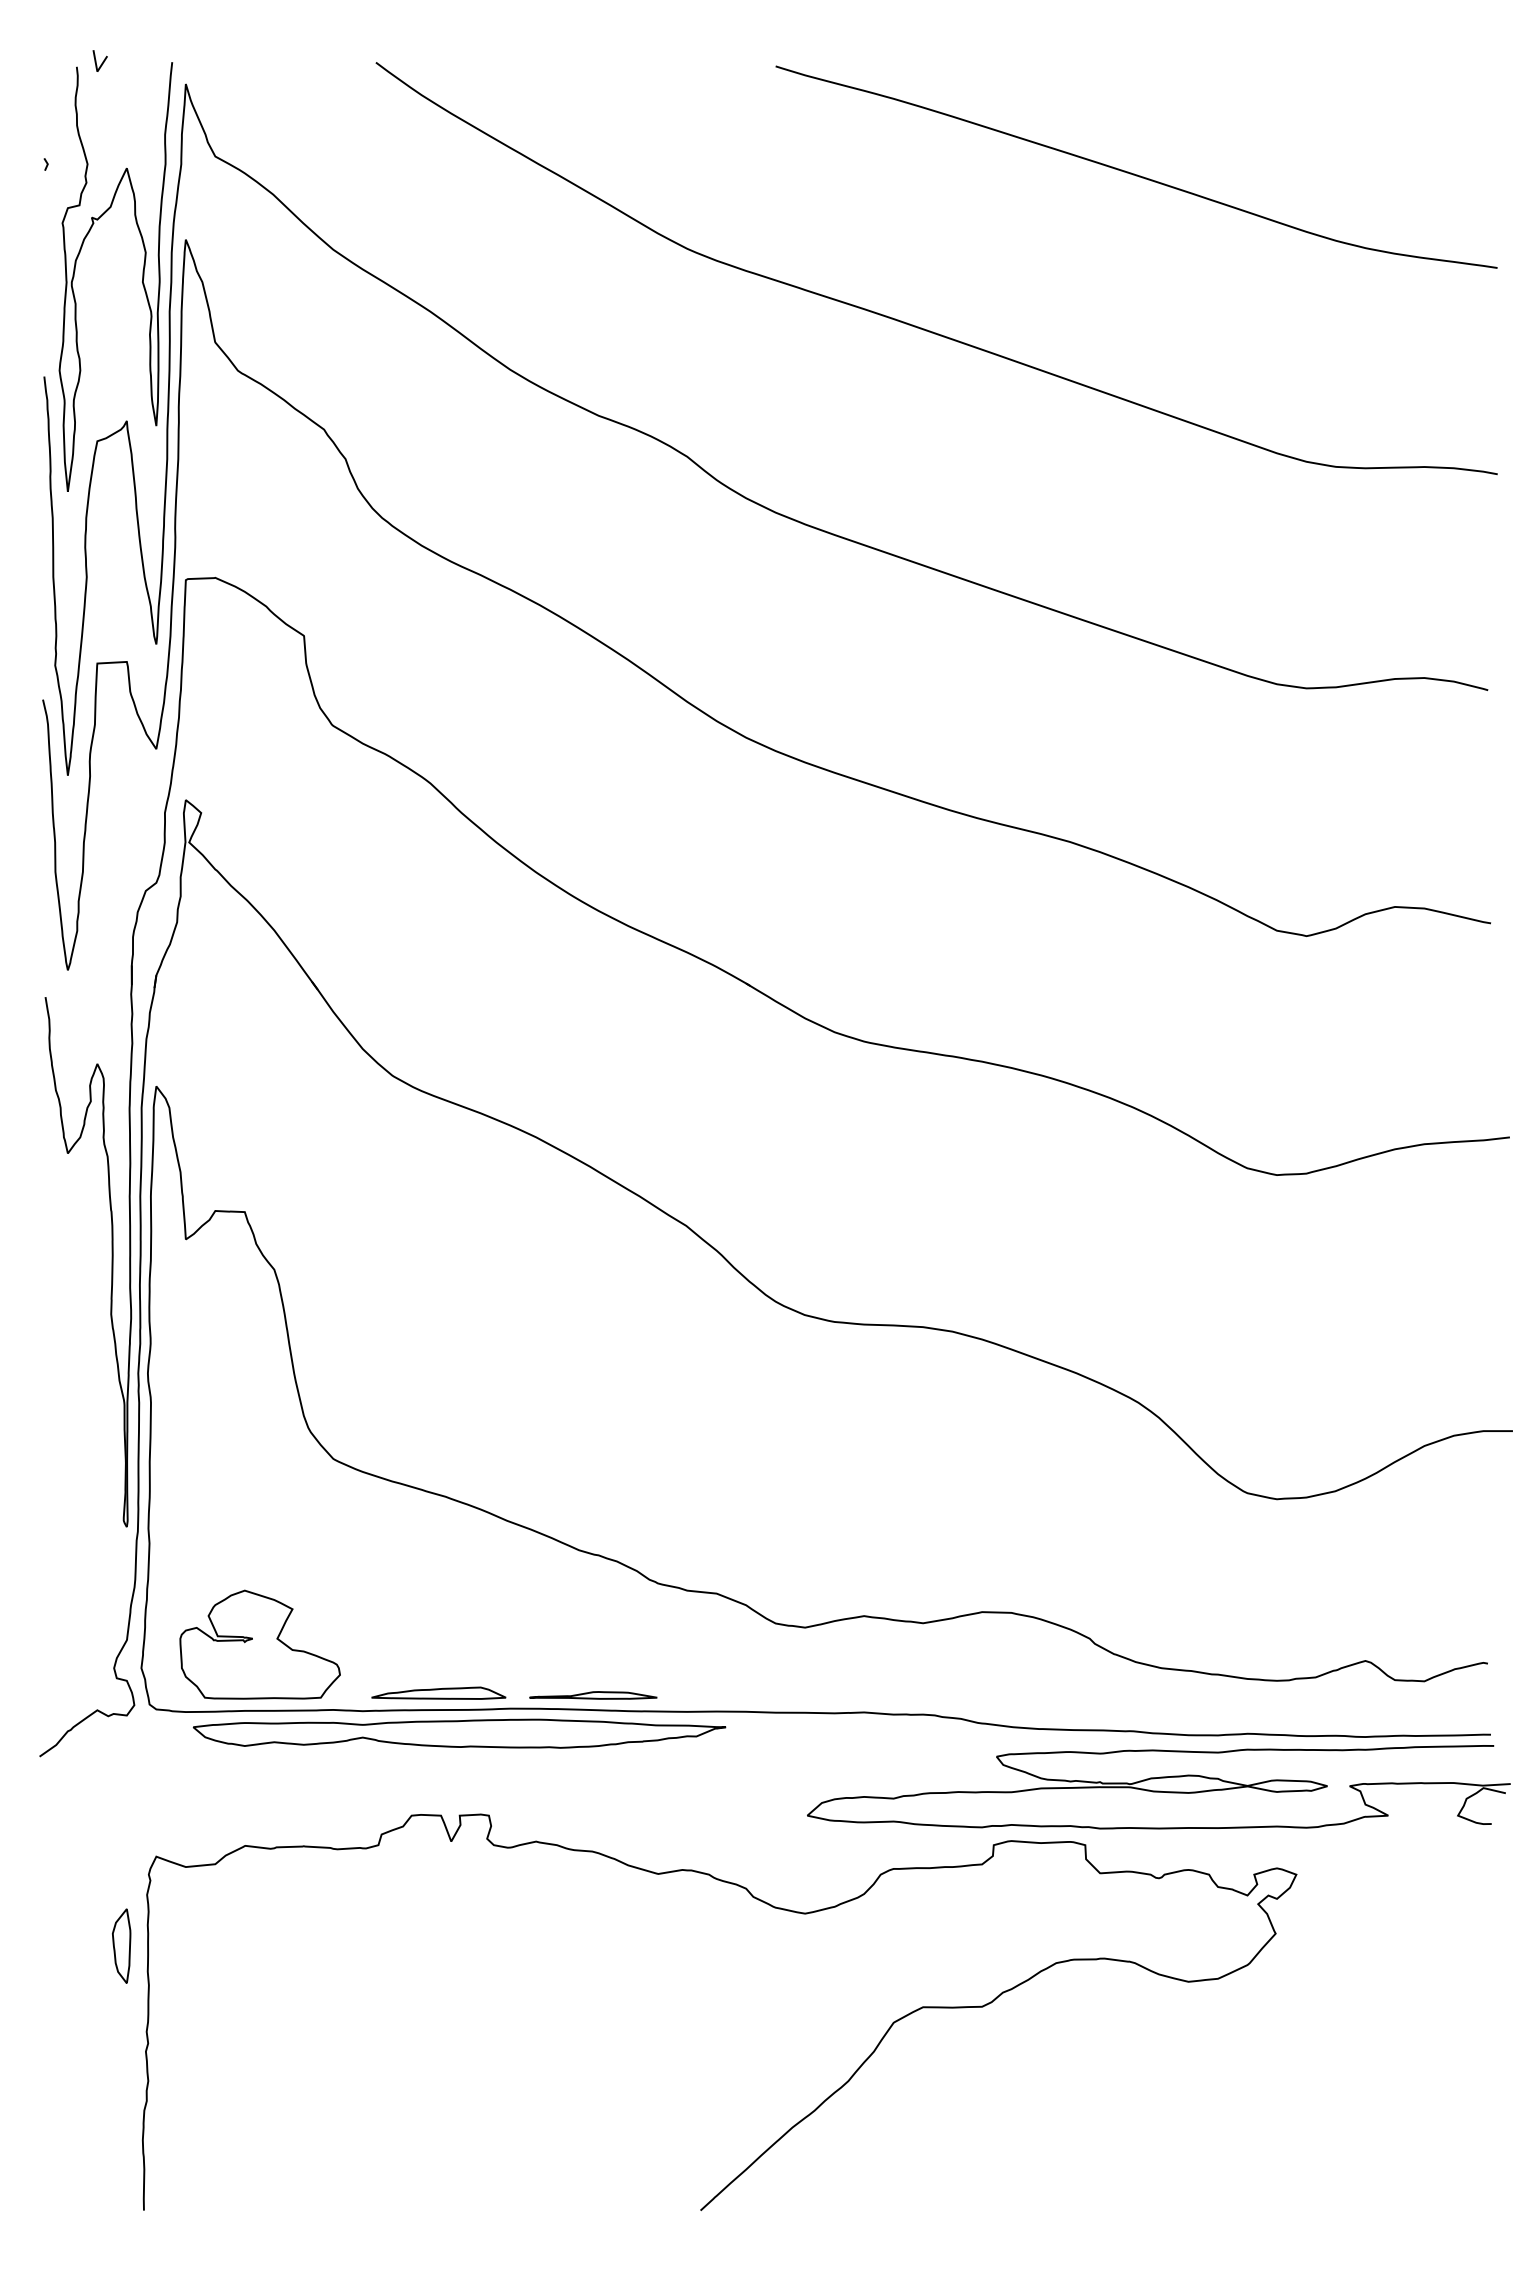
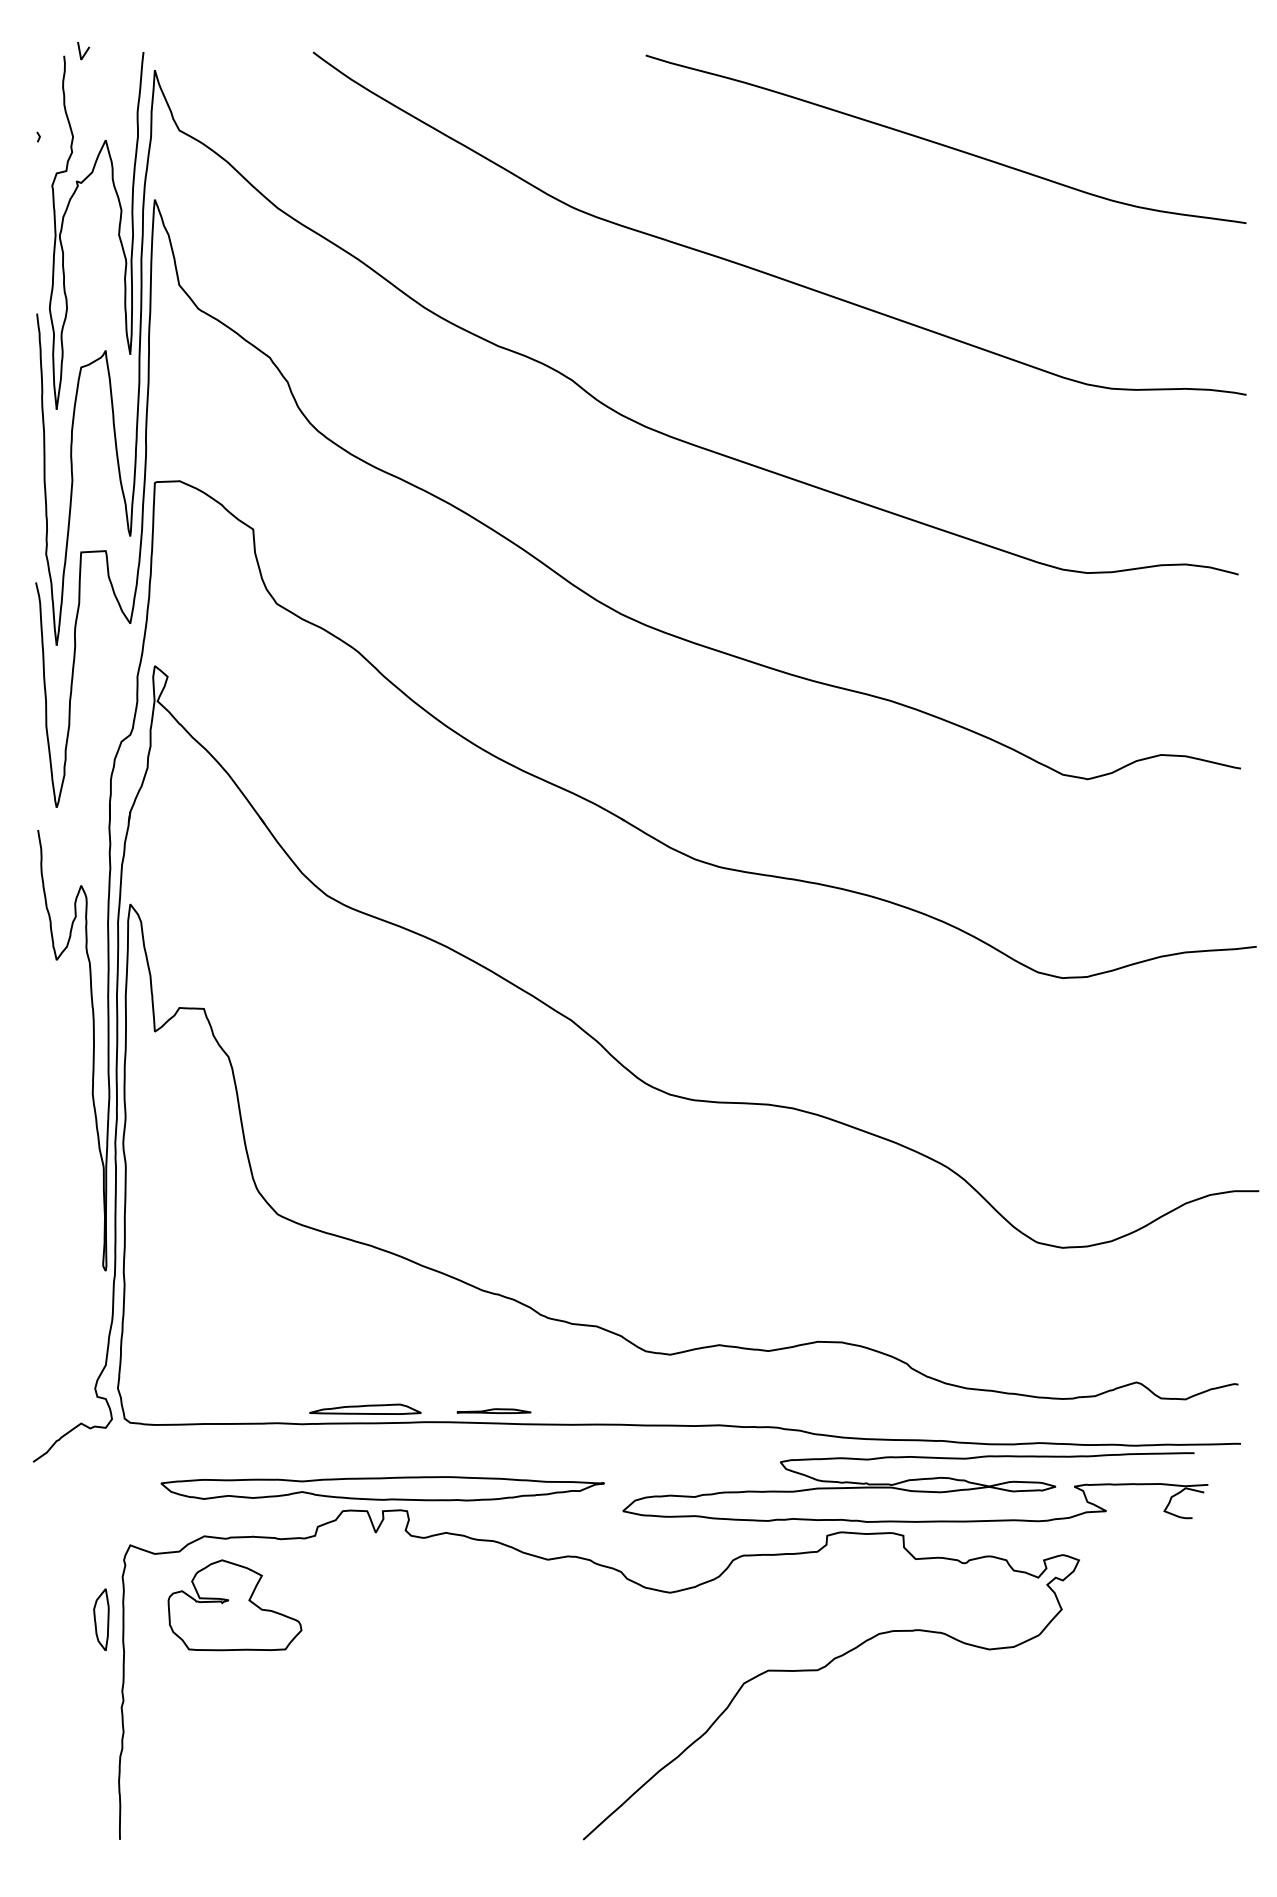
part: (259, 1644) -> (234, 1605), moved
part: (593, 1695) -> (494, 1411), size x0.7
part: (459, 1733) -> (382, 1488), moved
part: (1158, 1787) -> (915, 1487), moved

